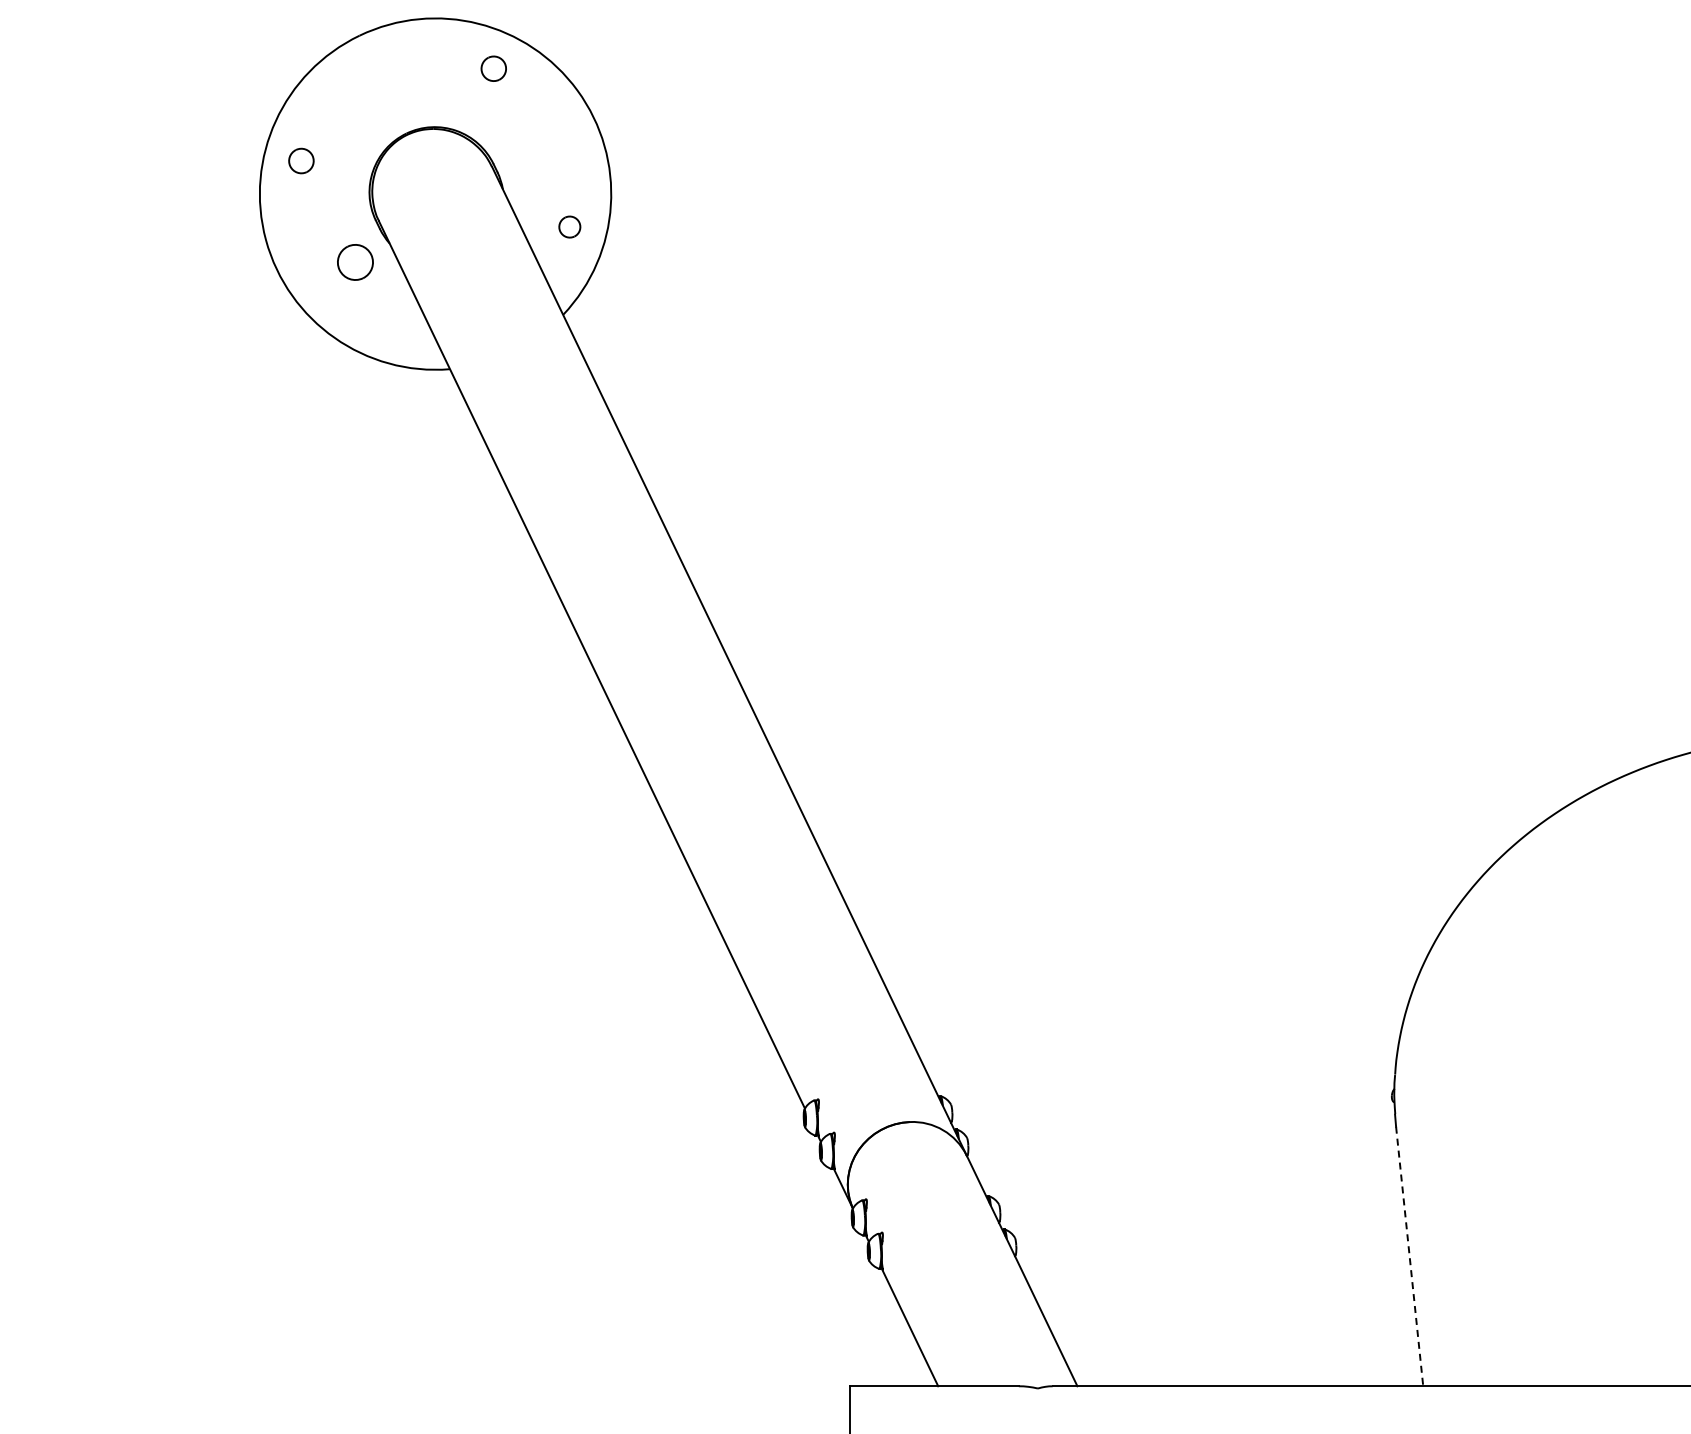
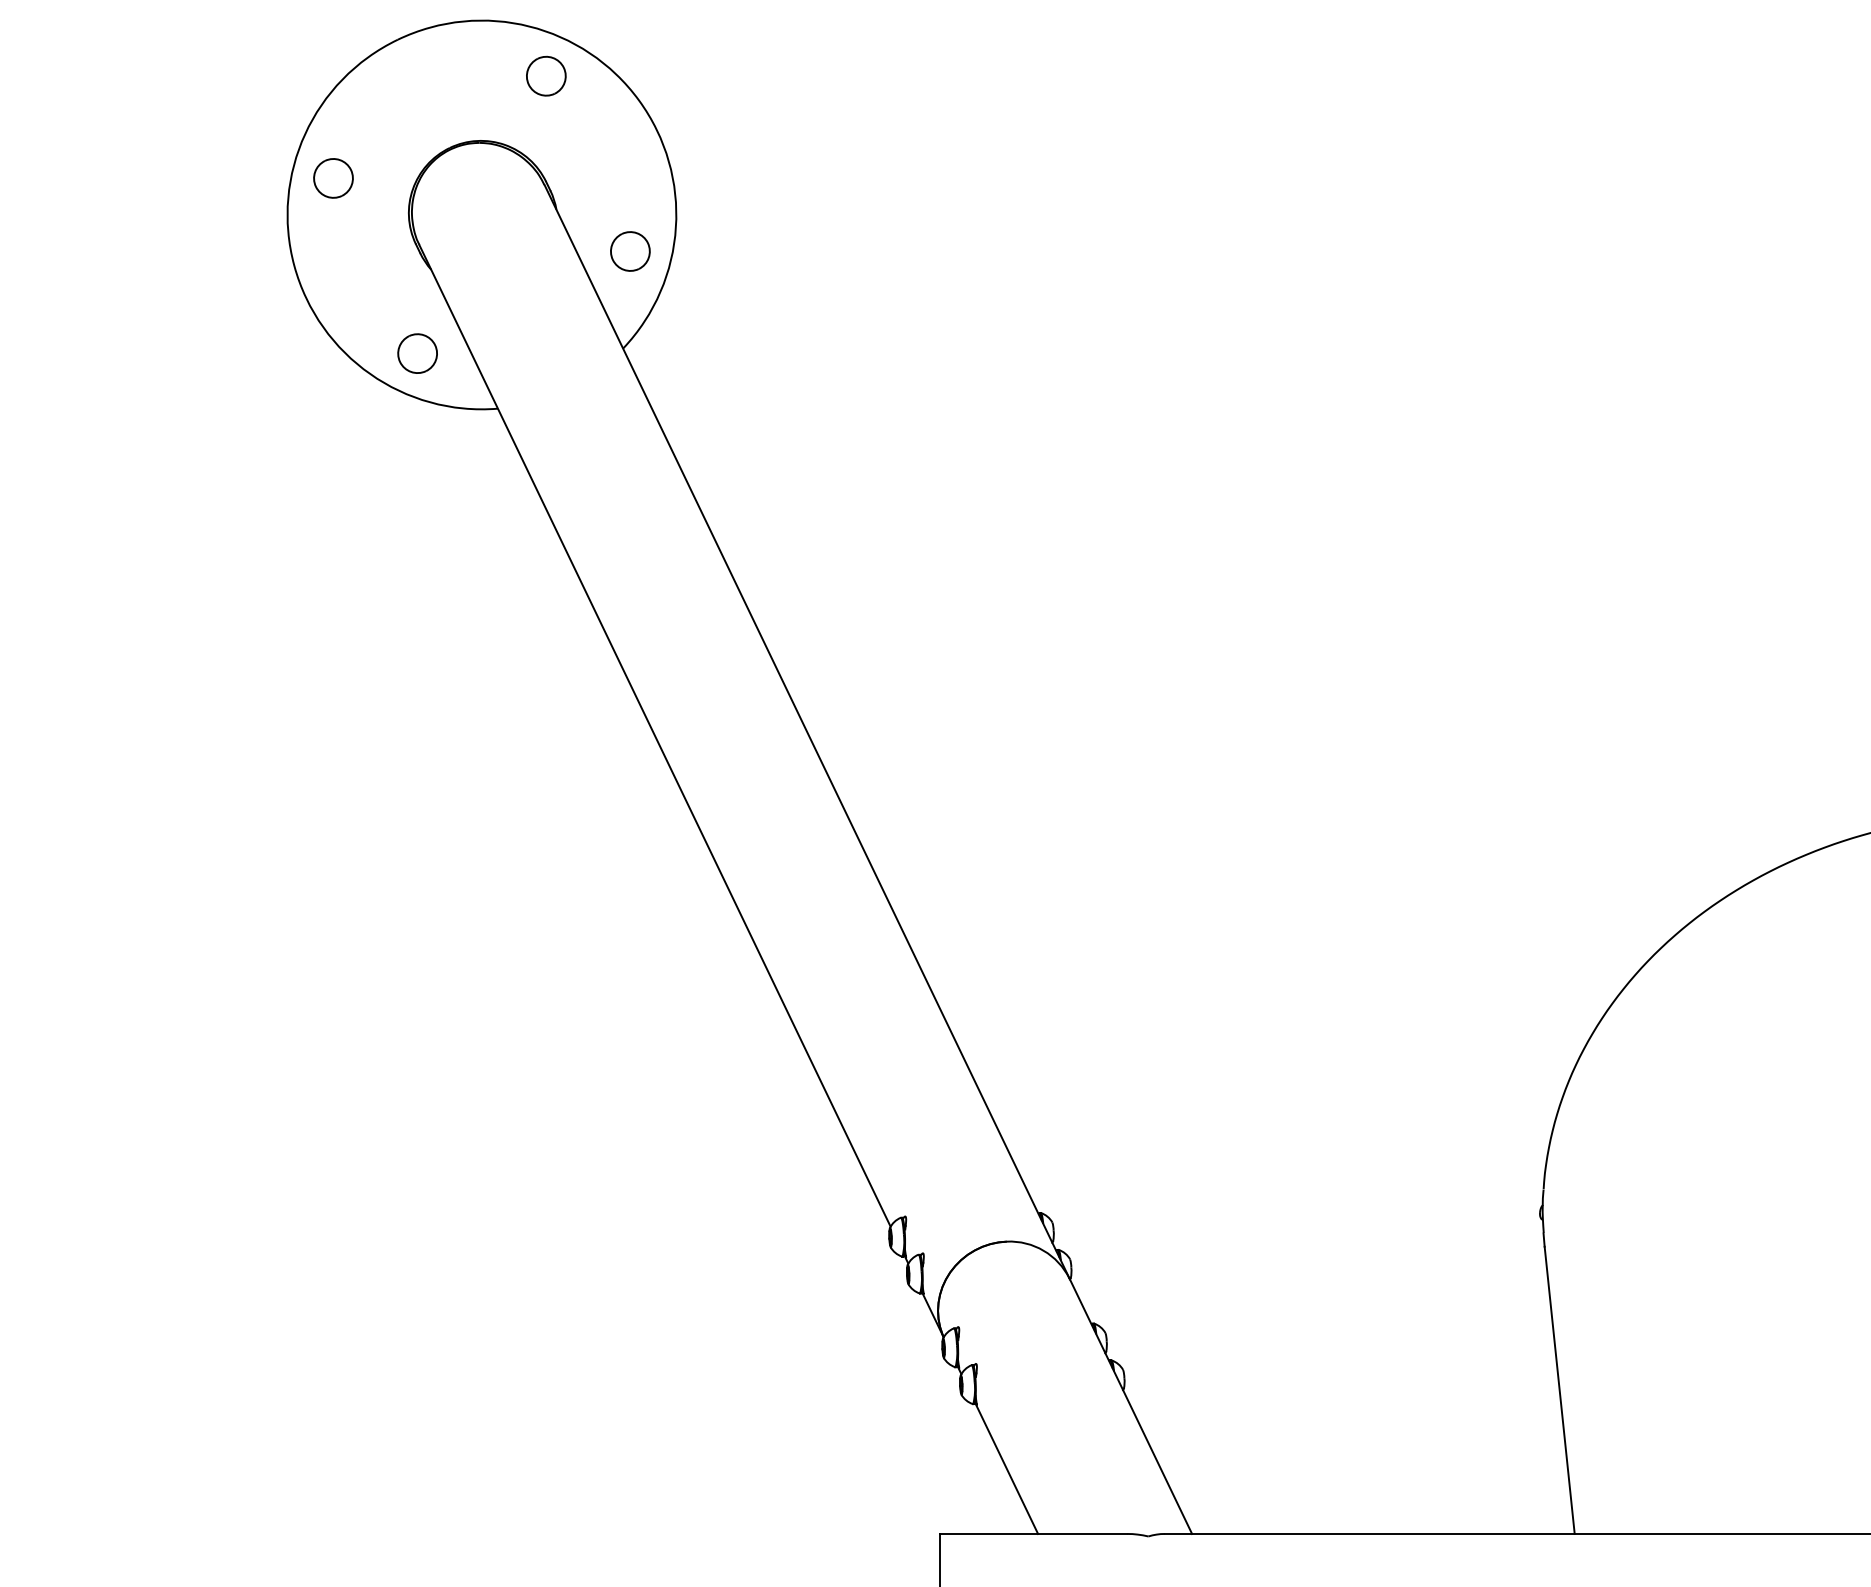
part: (493, 68) -> (546, 75), size x1.43
part: (301, 160) -> (333, 177), size x1.43
part: (569, 226) -> (630, 250), size x1.67
part: (355, 262) -> (417, 353), moved
line: (1409, 1256) -> (1559, 1390), dashed -> solid

